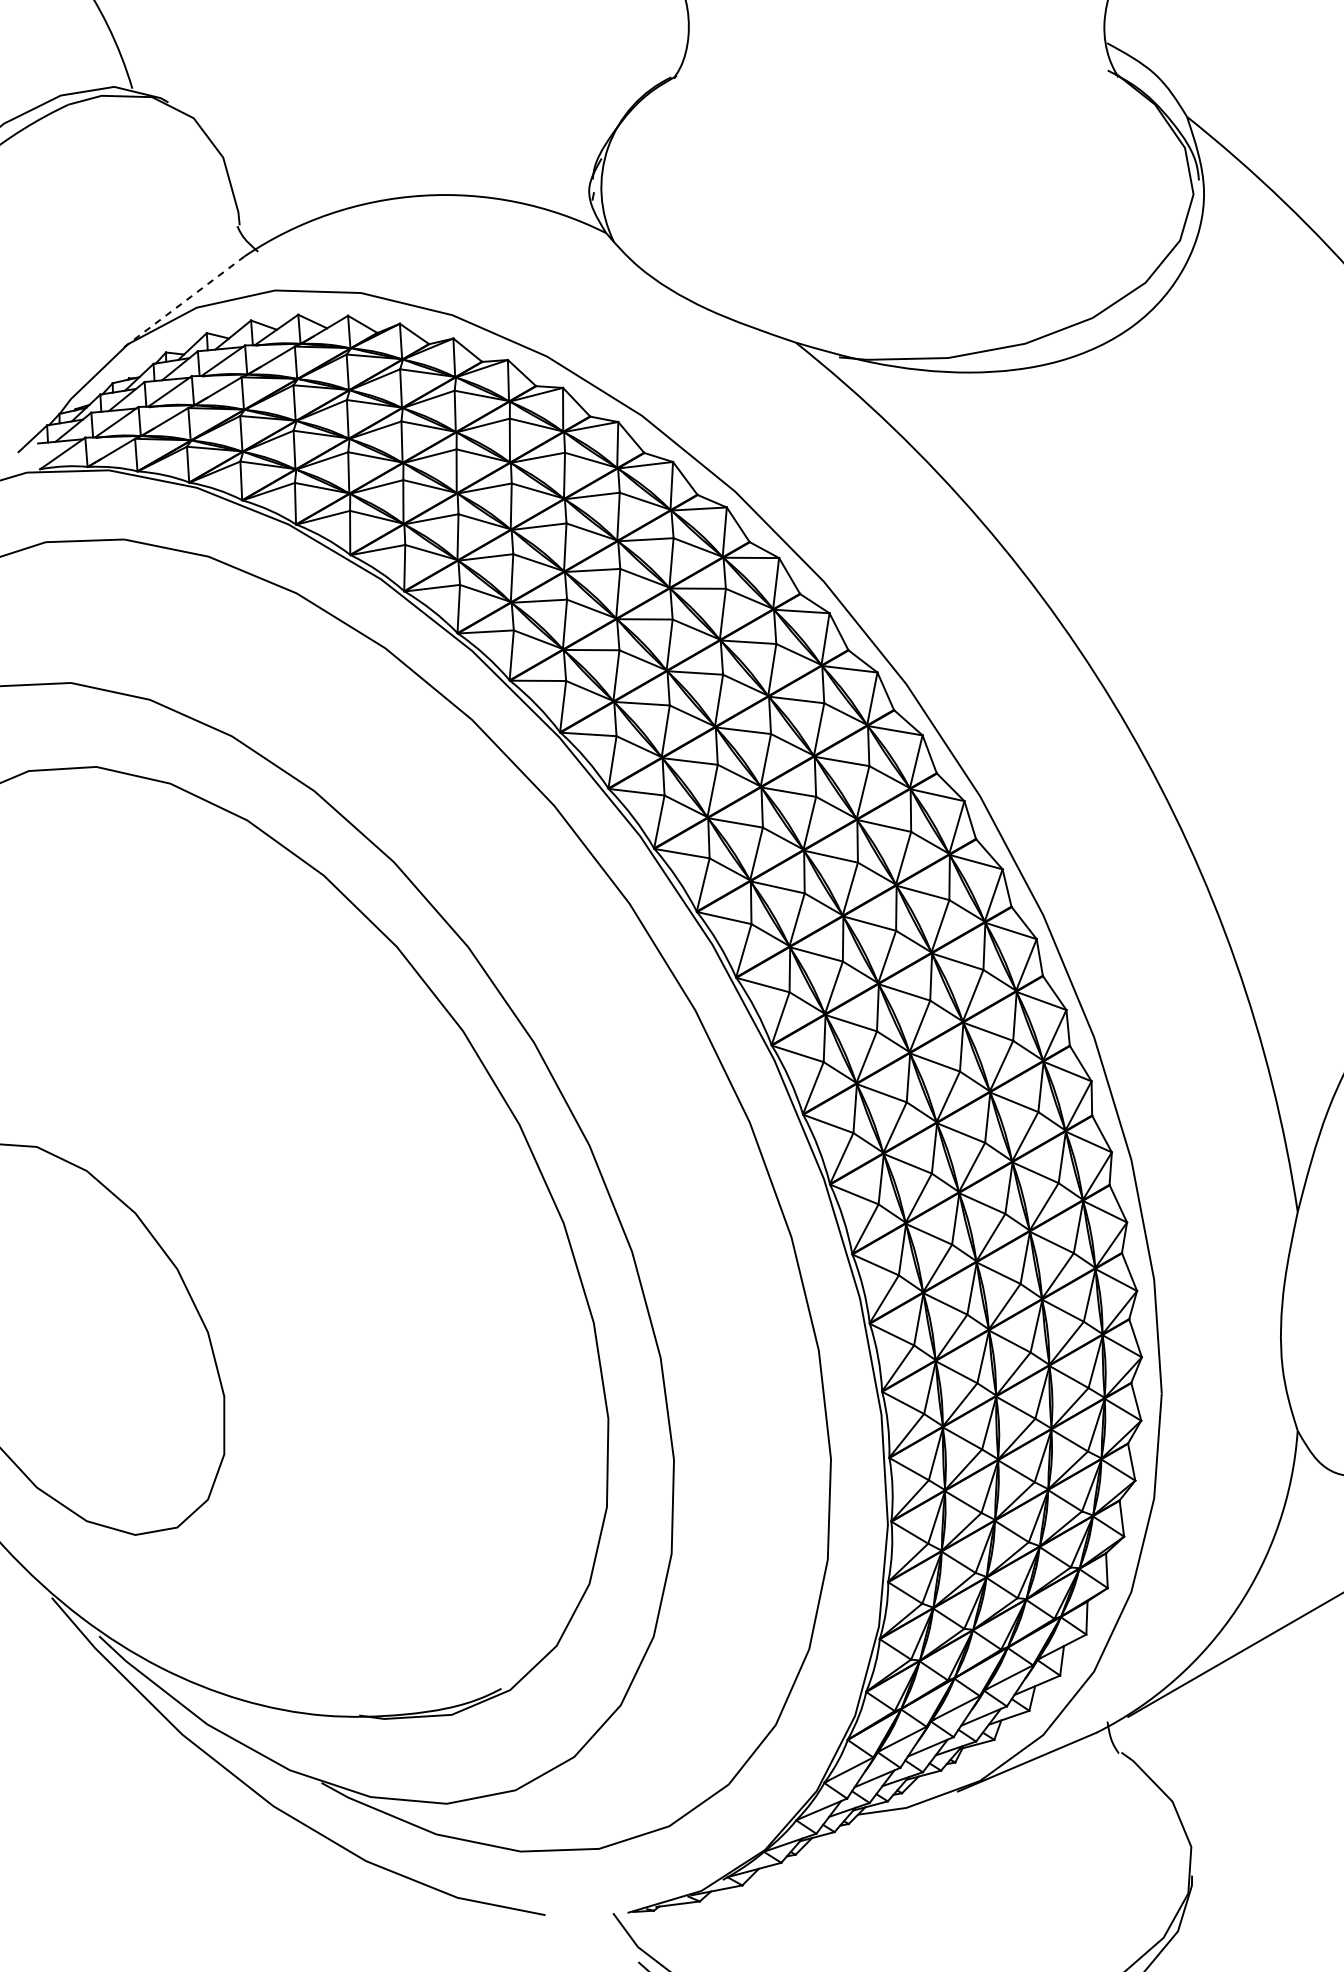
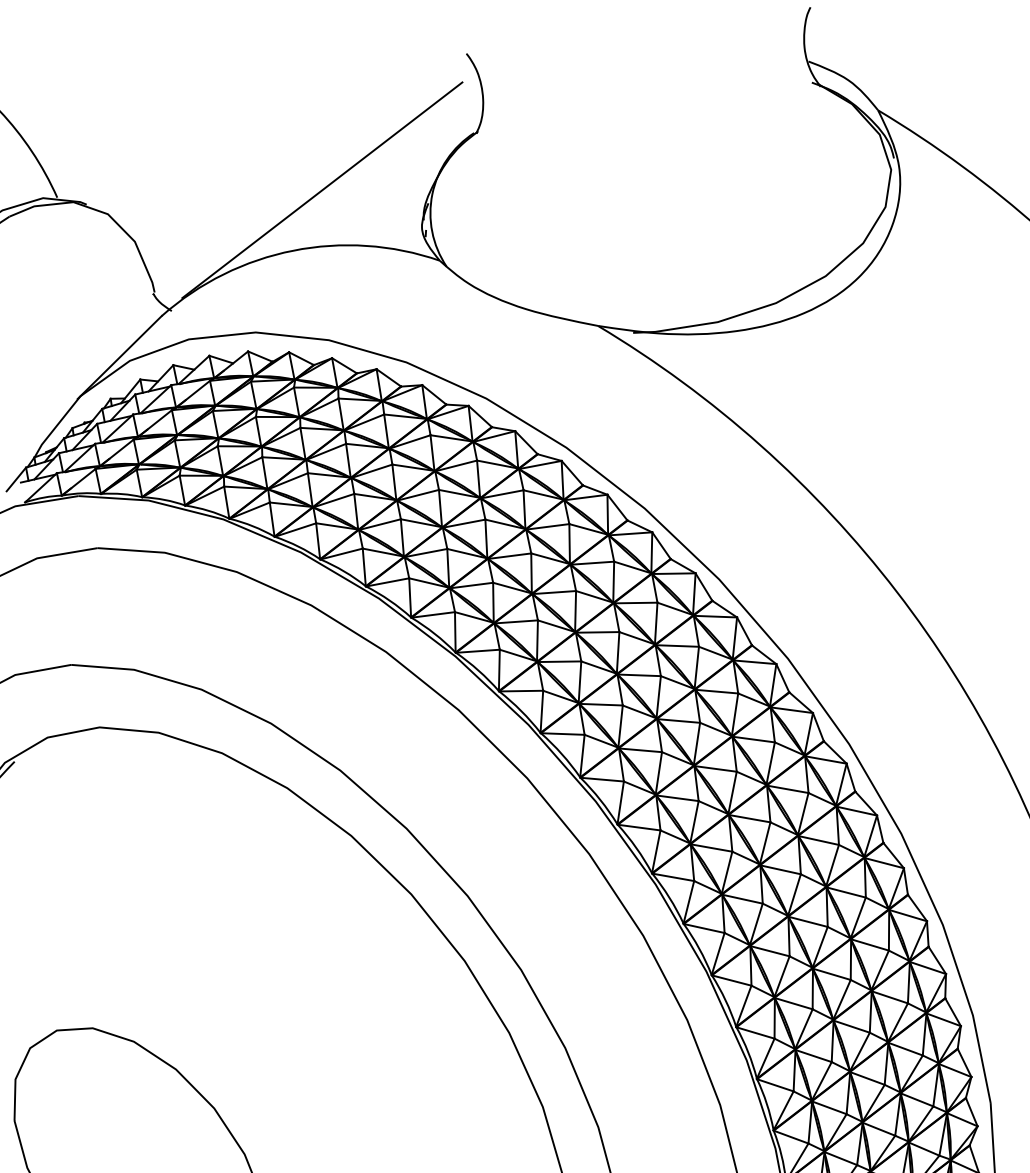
line: (469, 124) -> (322, 190), added
line: (184, 302) -> (119, 358), dashed -> solid

